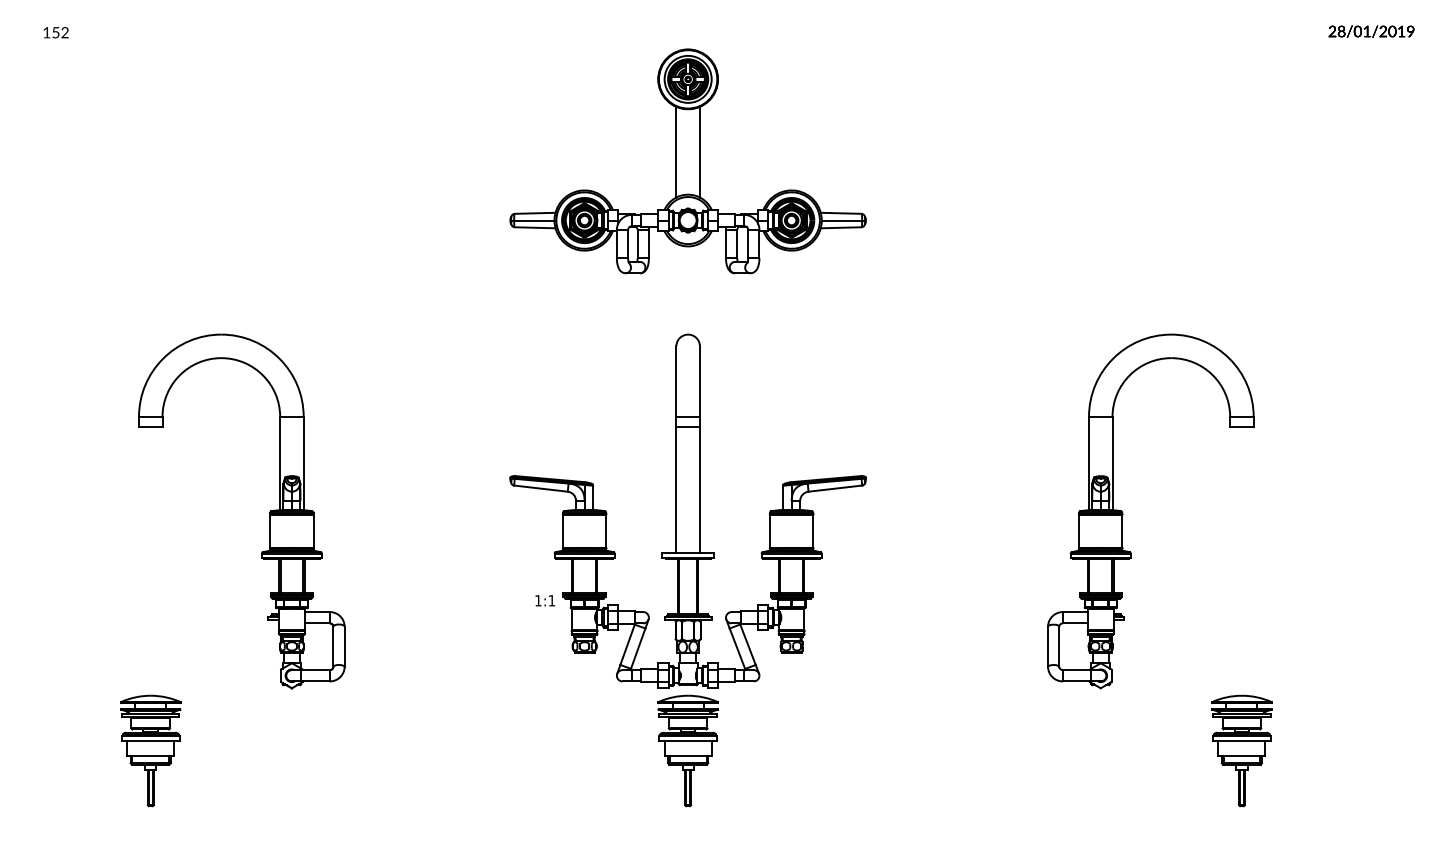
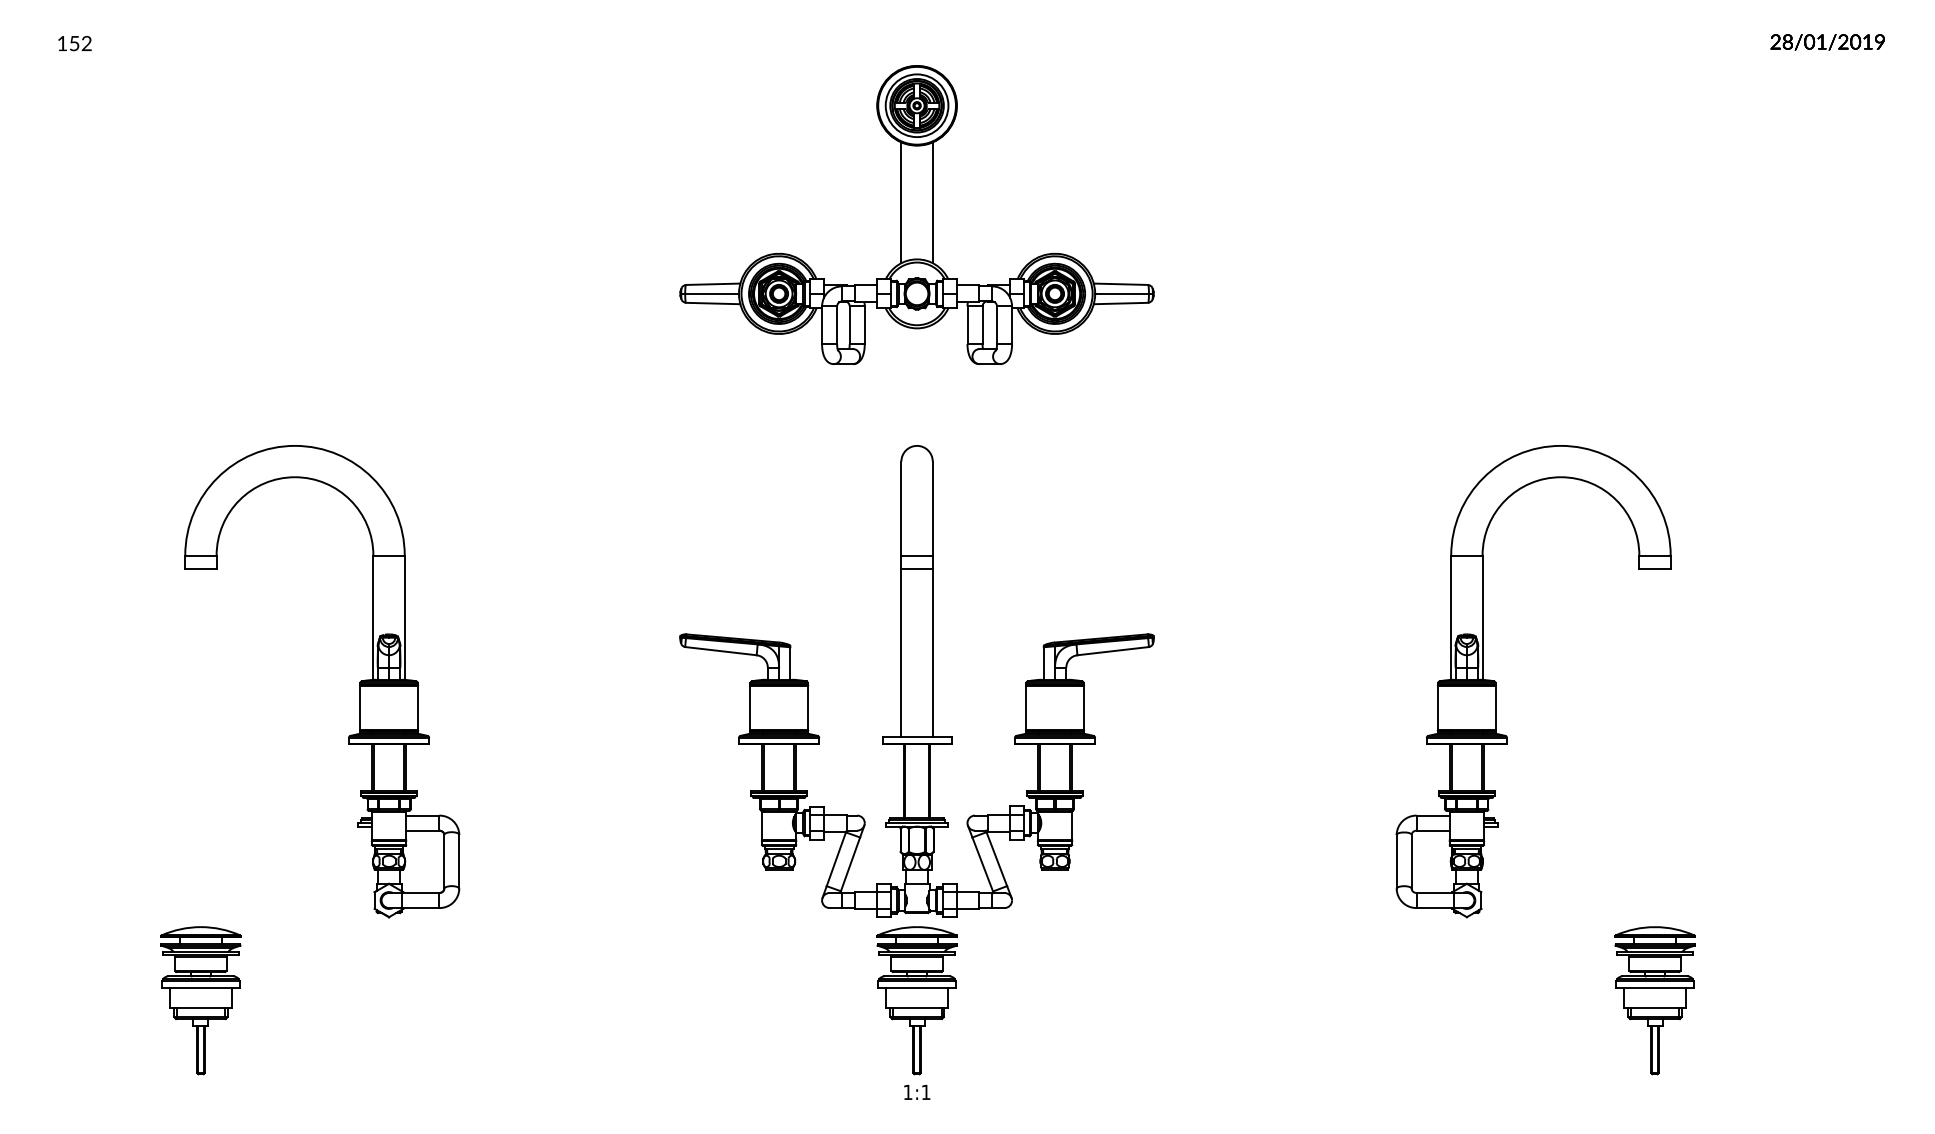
text: (545, 600) -> (917, 1092), moved

